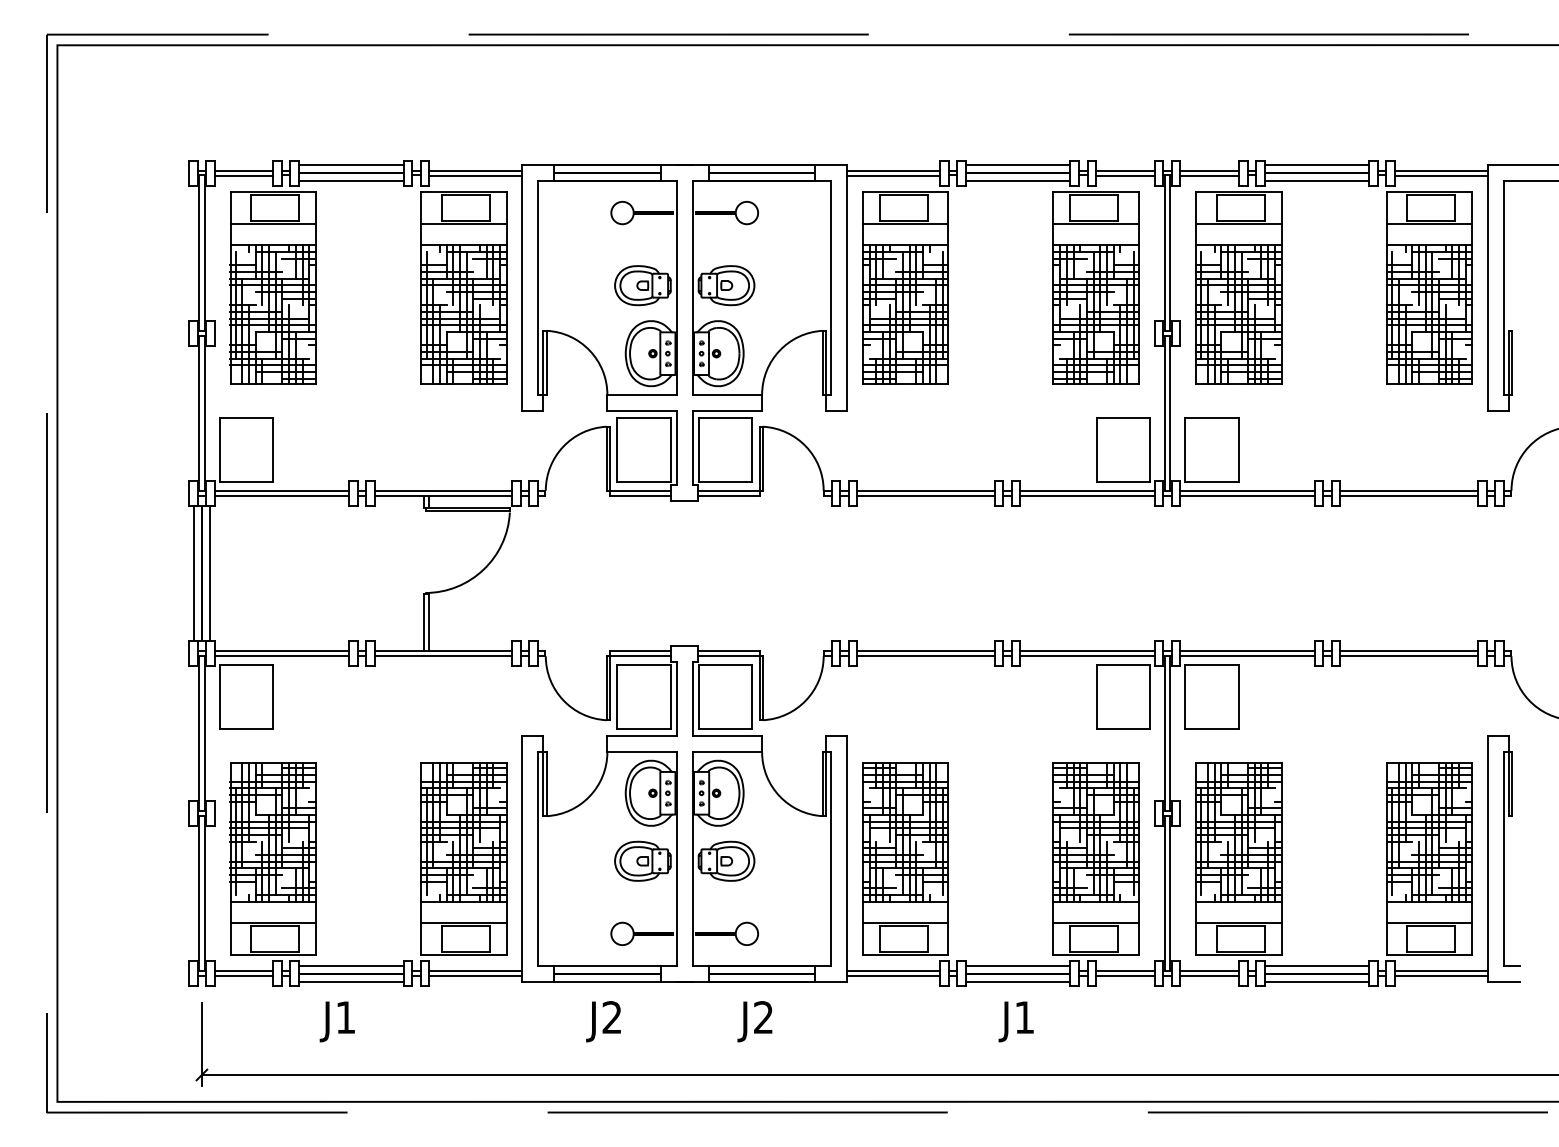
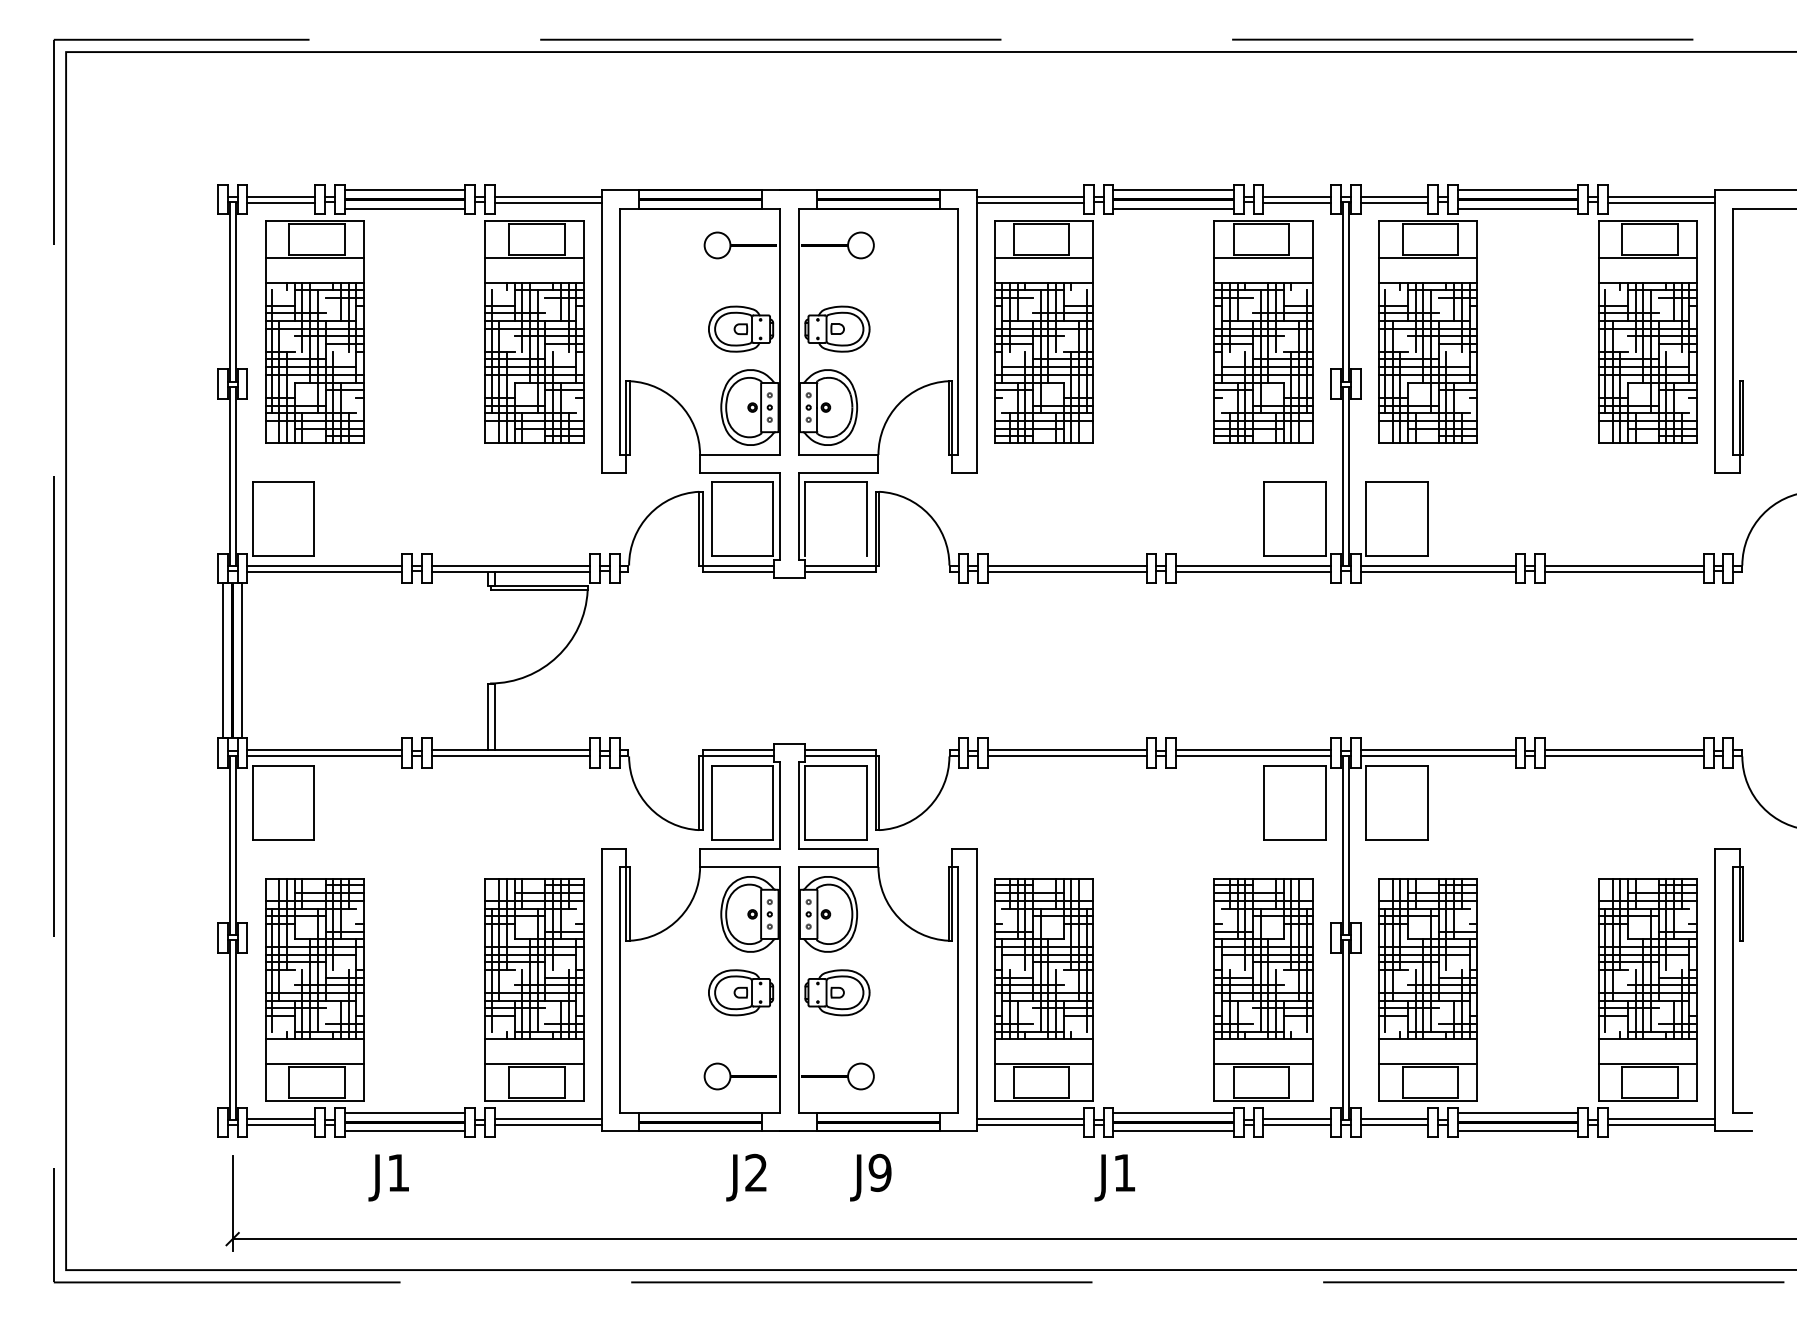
line: (725, 482) -> (836, 556), removed
text: (763, 1017) -> (880, 1172), J2 -> J9
text: (603, 1021) -> (746, 1177), moved
text: (1015, 1021) -> (1114, 1177), moved

